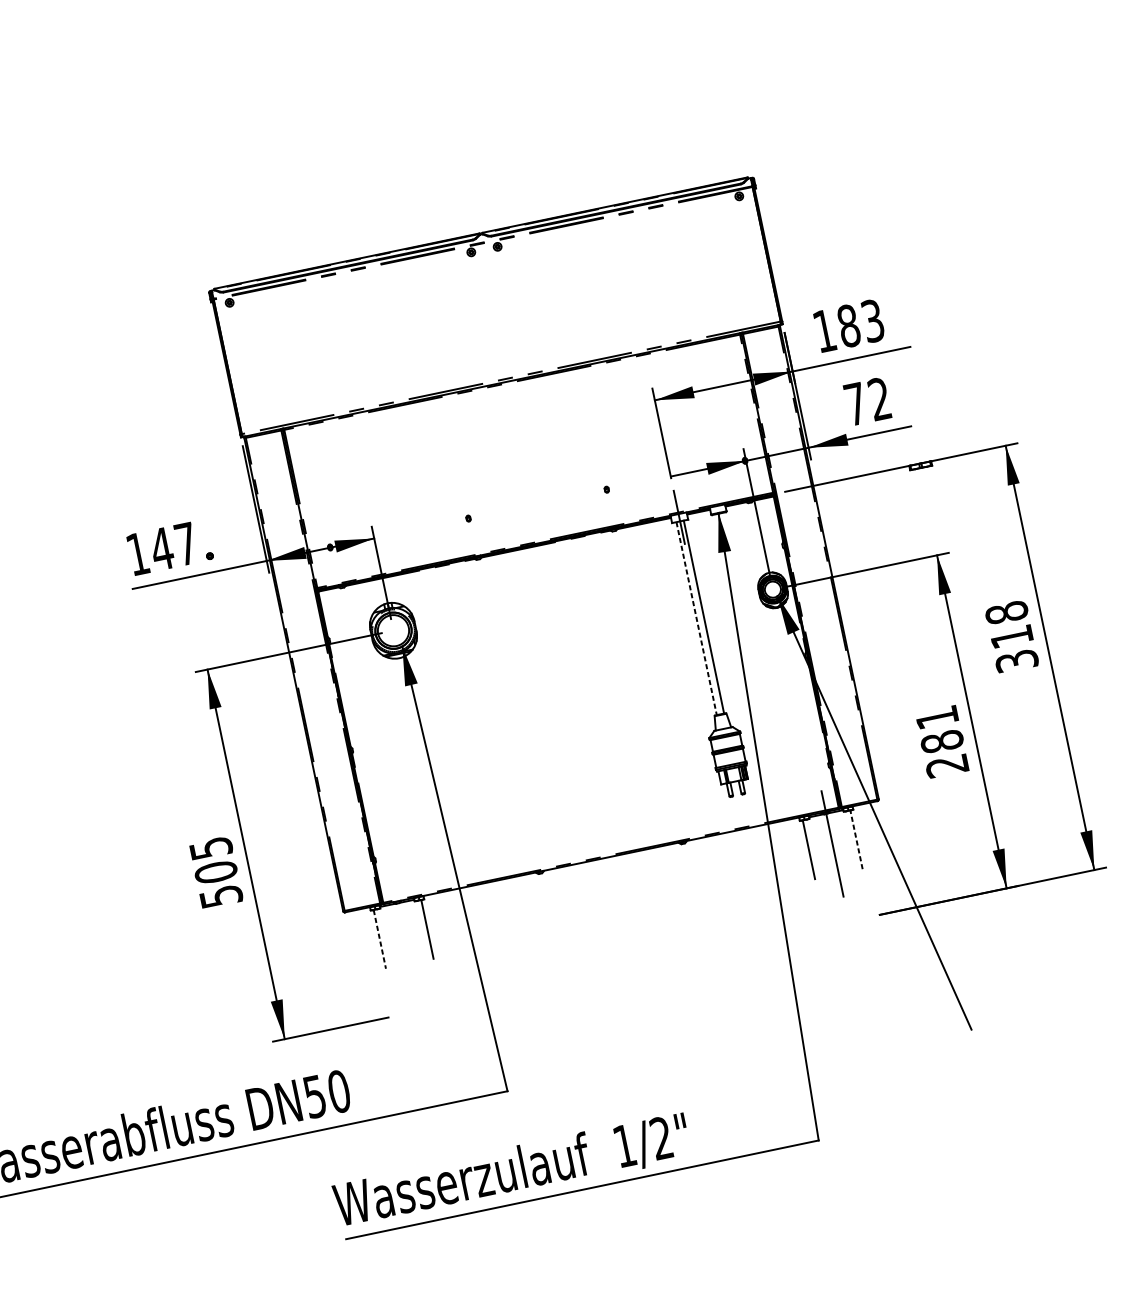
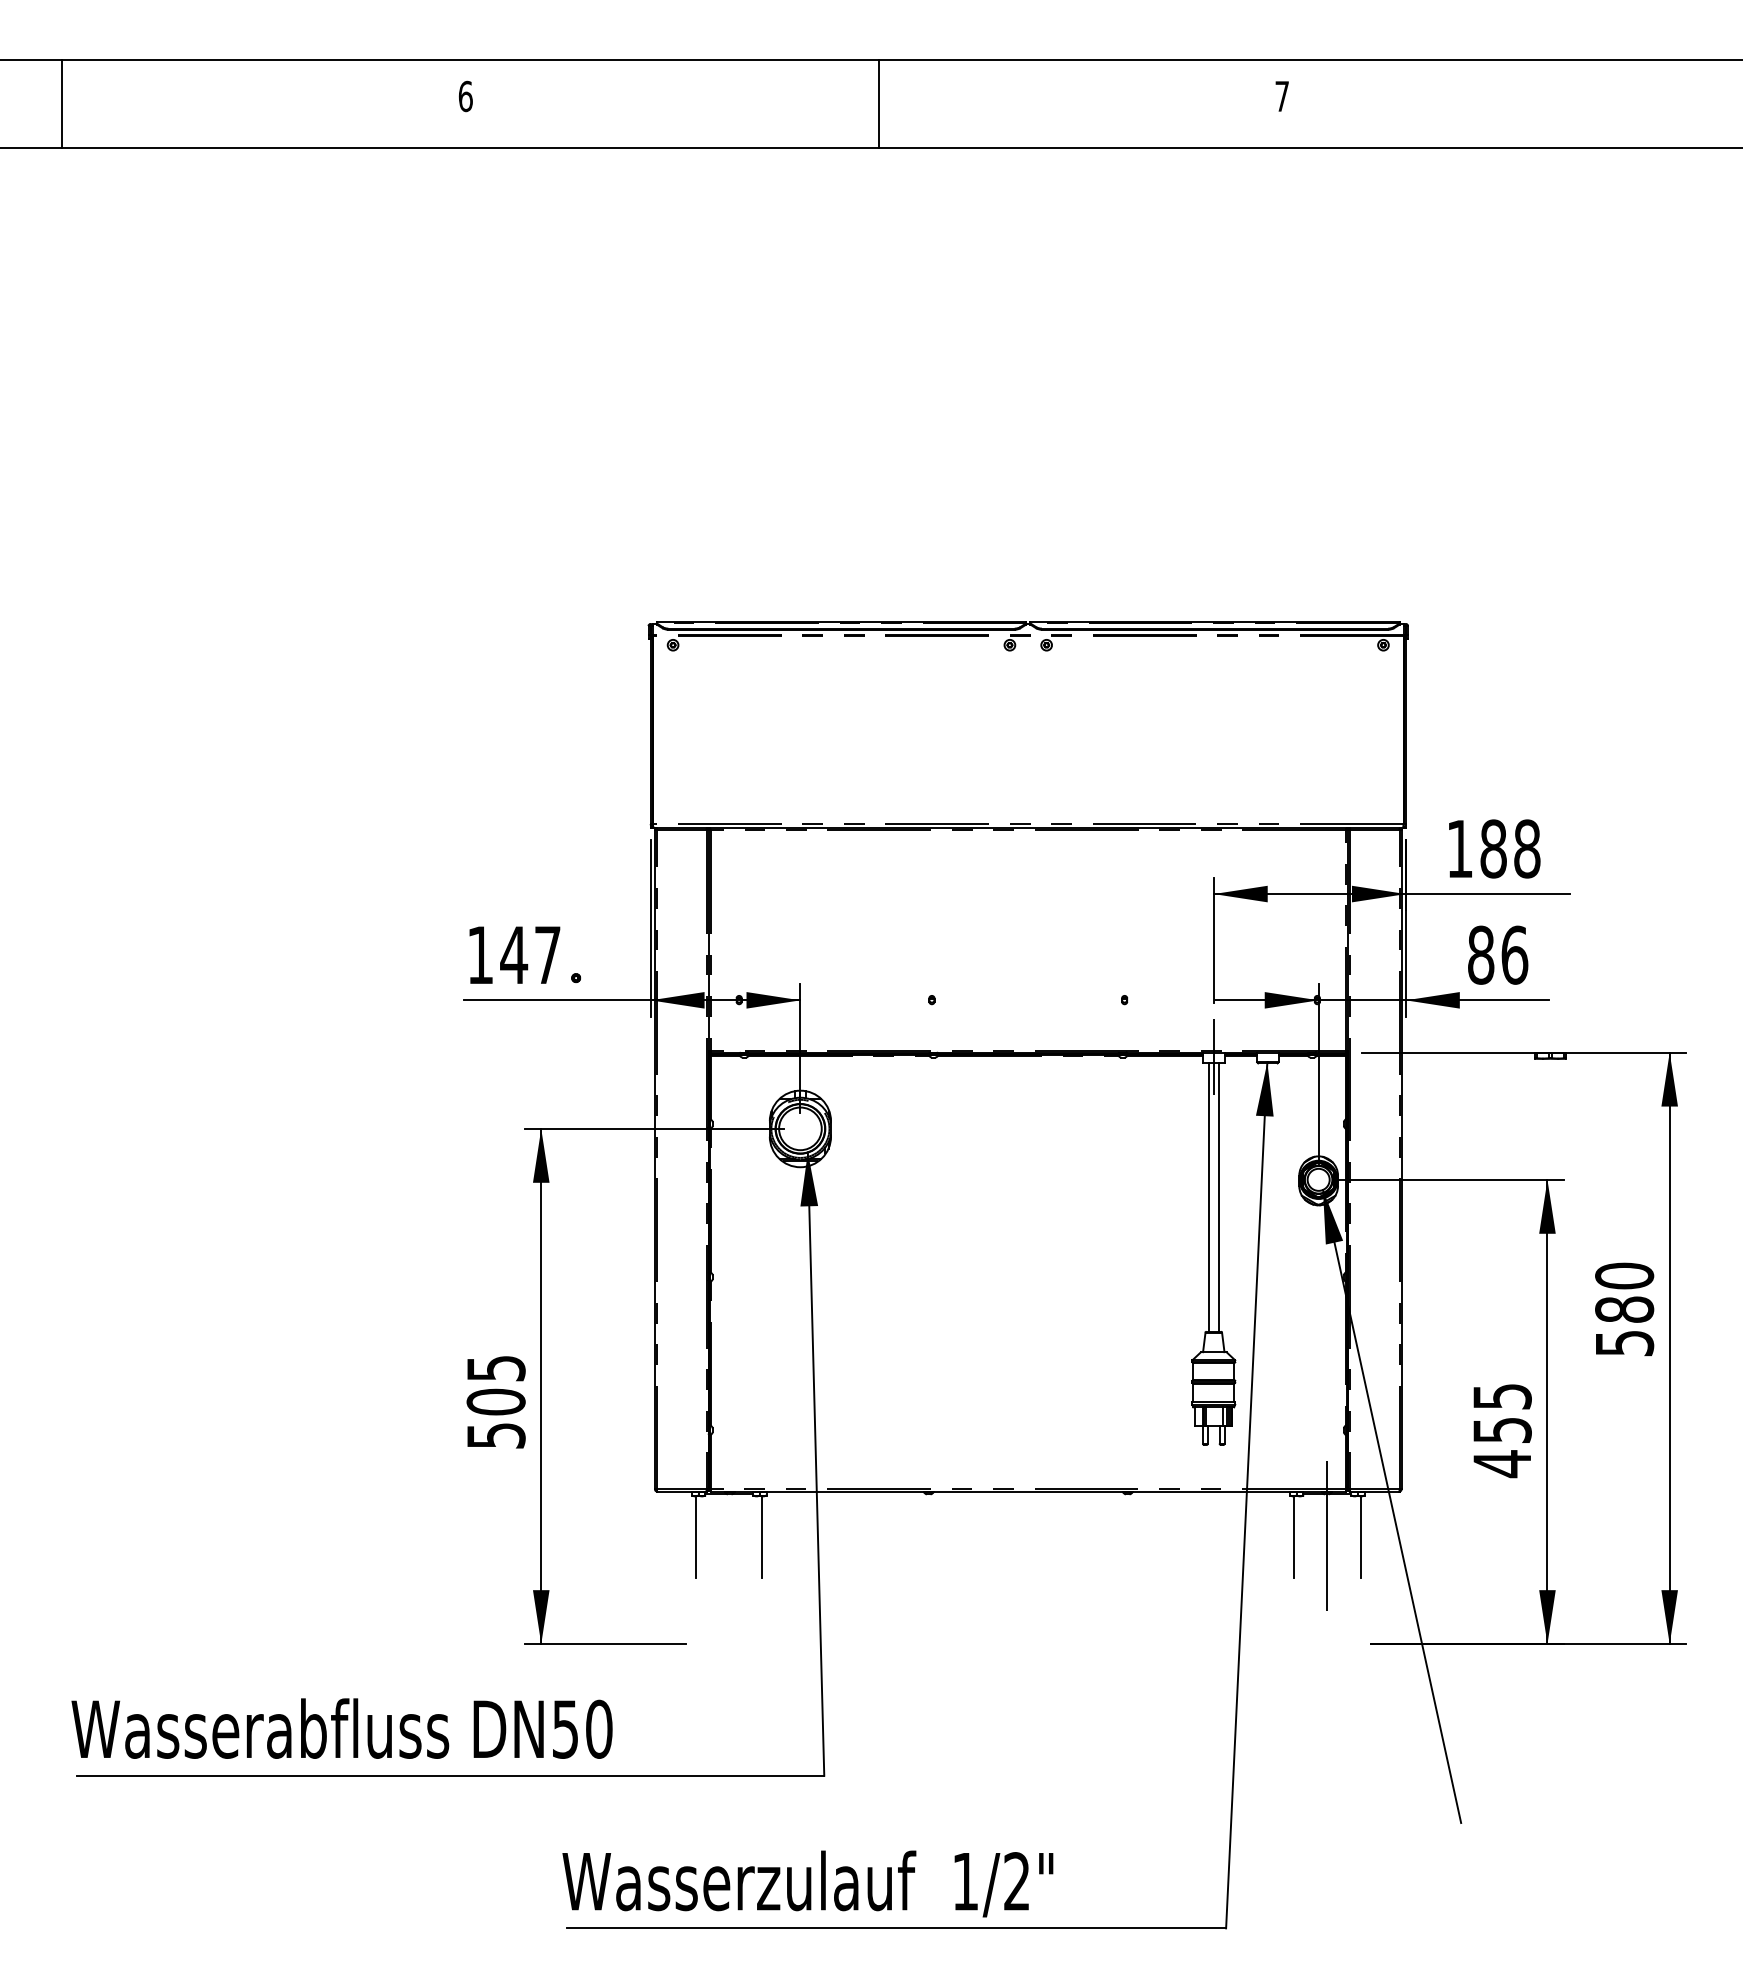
text: (873, 320) -> (1527, 848), 183 -> 188
text: (868, 401) -> (1498, 954), 72 -> 86
line: (696, 618) -> (1208, 1197), dashed -> solid
text: (1011, 636) -> (1624, 1308), 318 -> 580
text: (941, 742) -> (1501, 1431), 281 -> 455
line: (856, 839) -> (1360, 1537), dashed -> solid
line: (380, 939) -> (696, 1537), dashed -> solid

